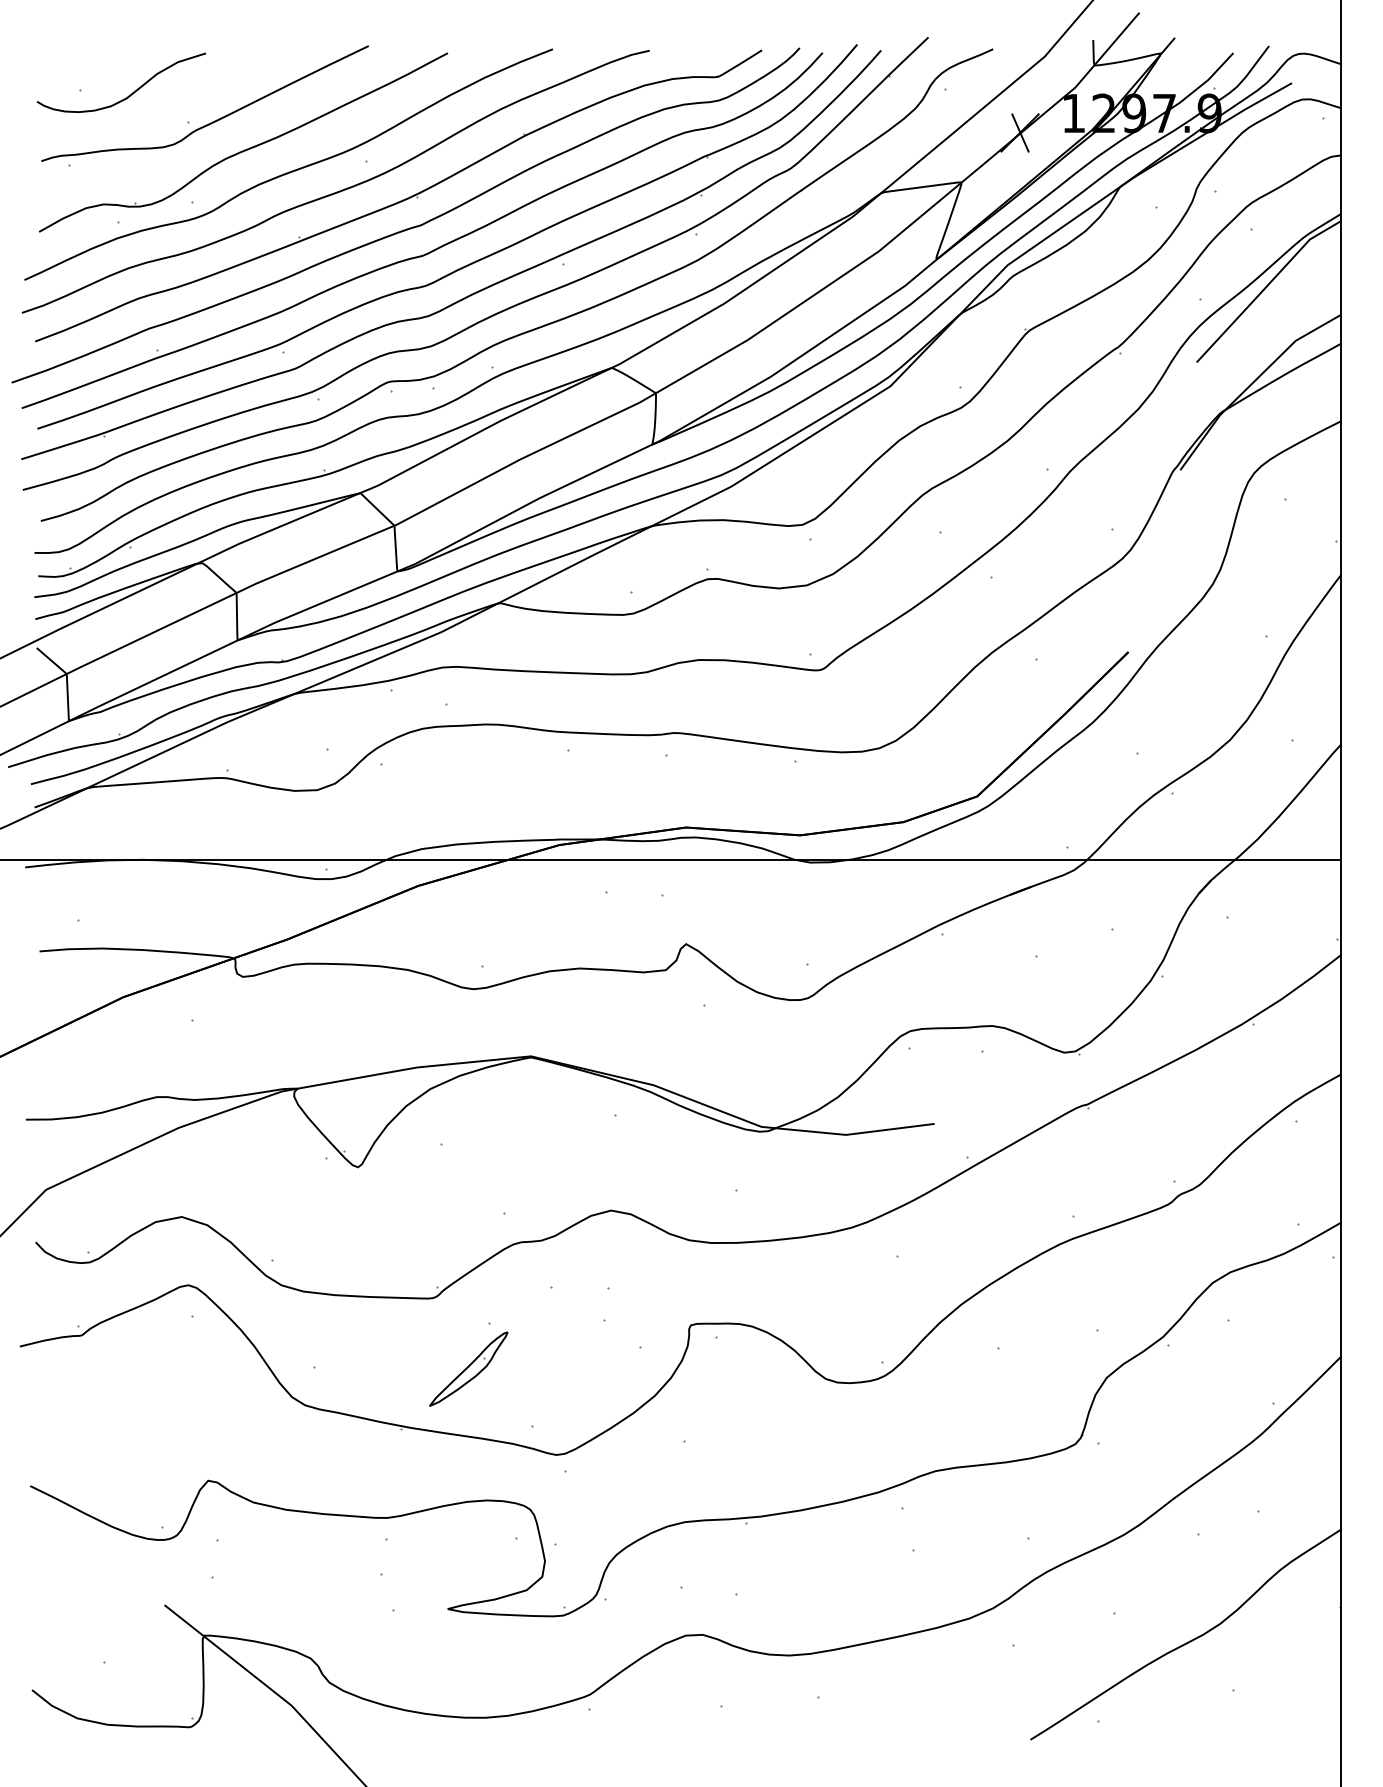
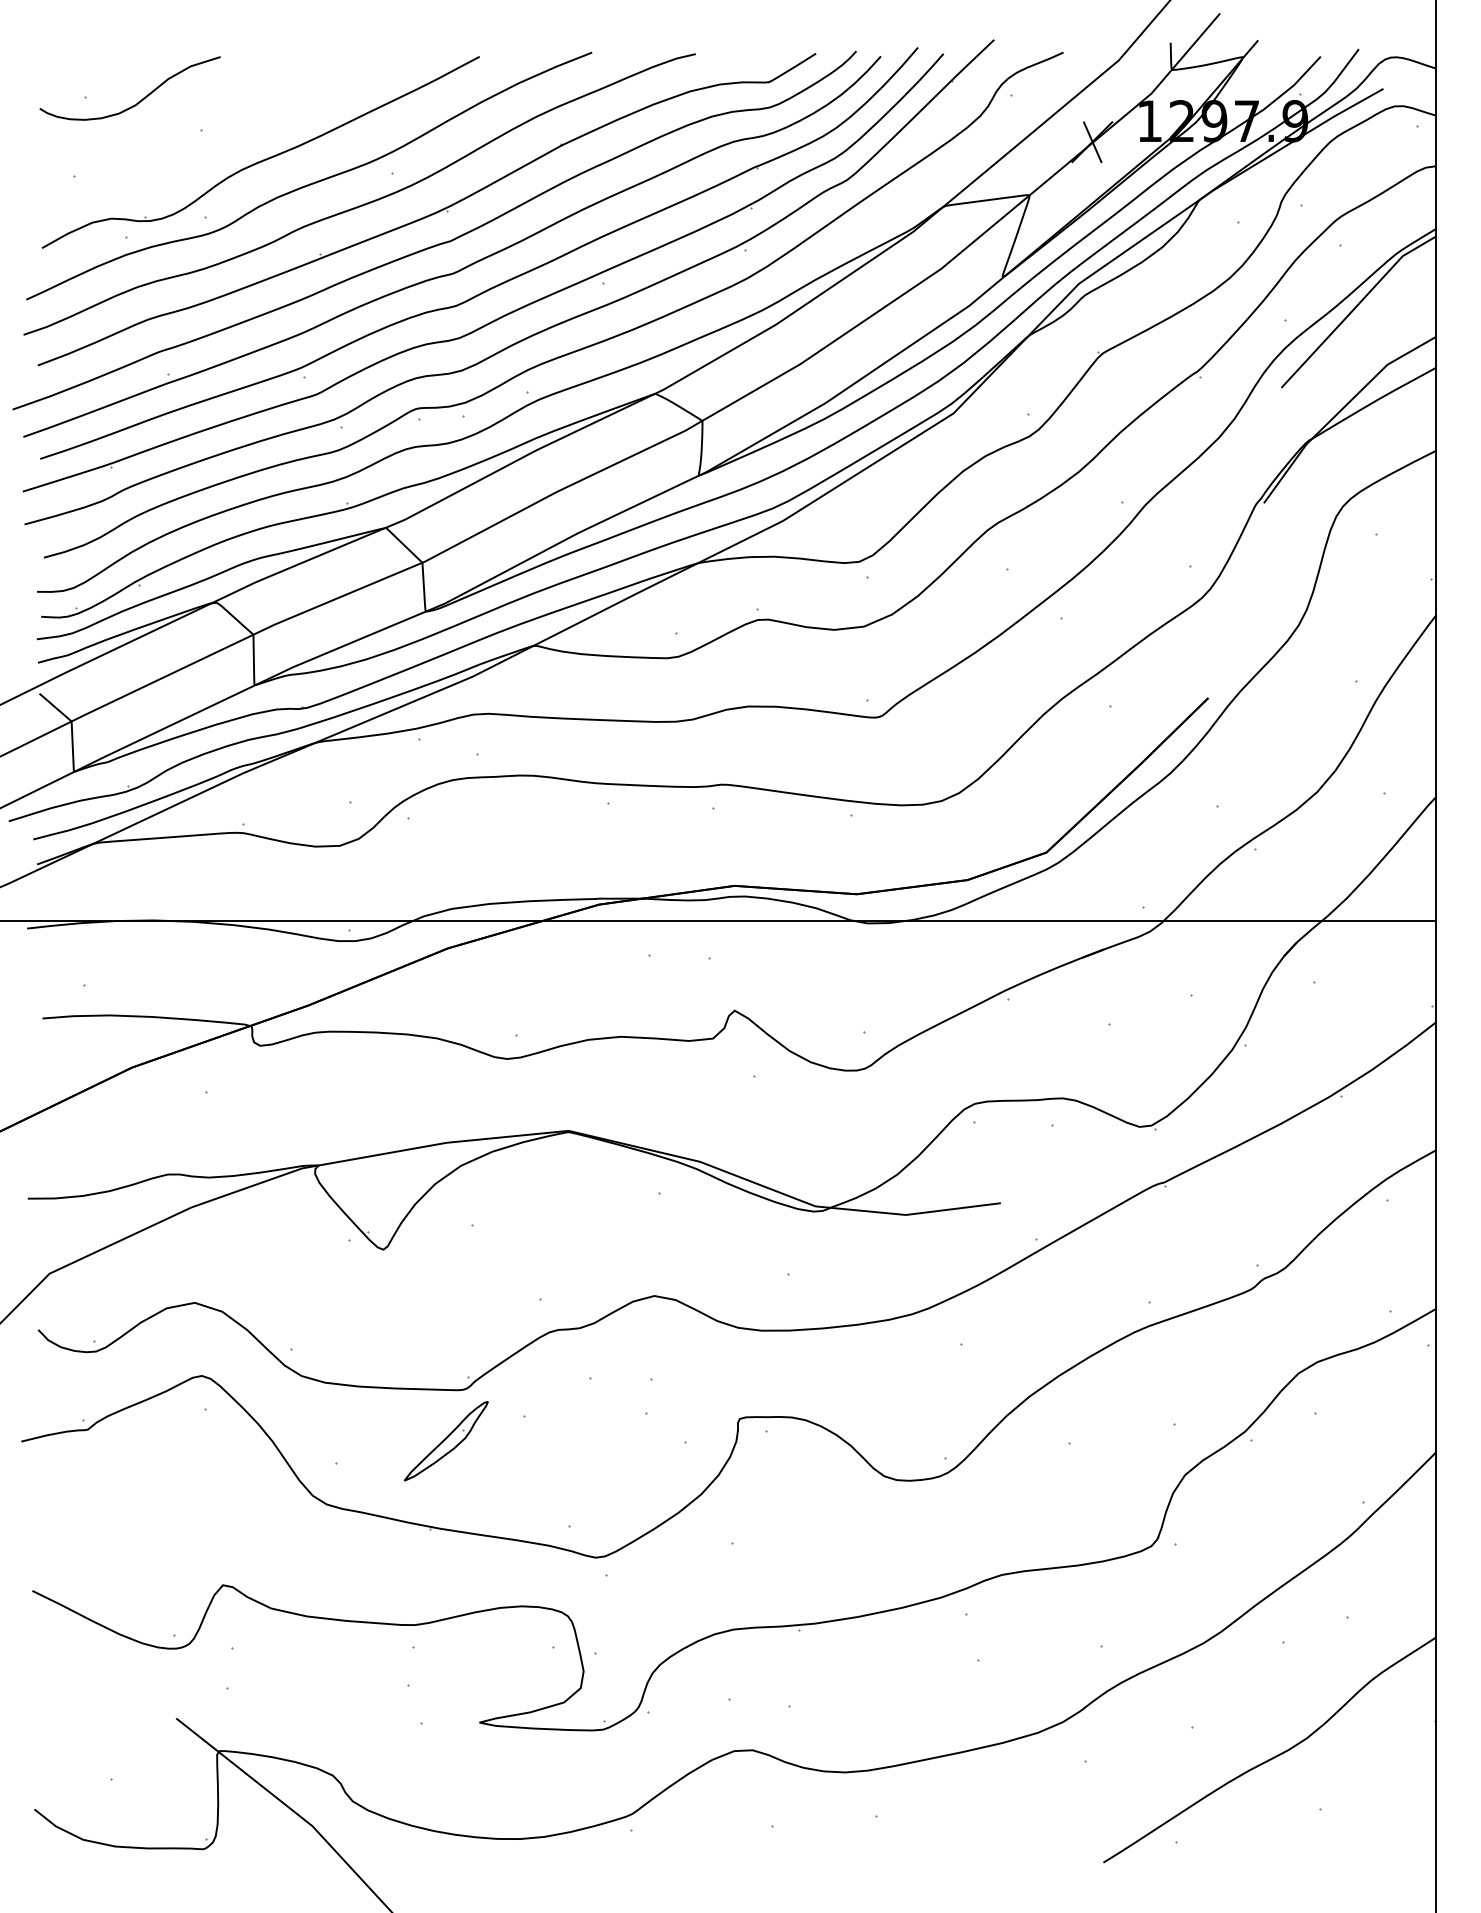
curve: (212, 121) -> (227, 129), removed
part: (468, 1368) -> (446, 1440), moved

